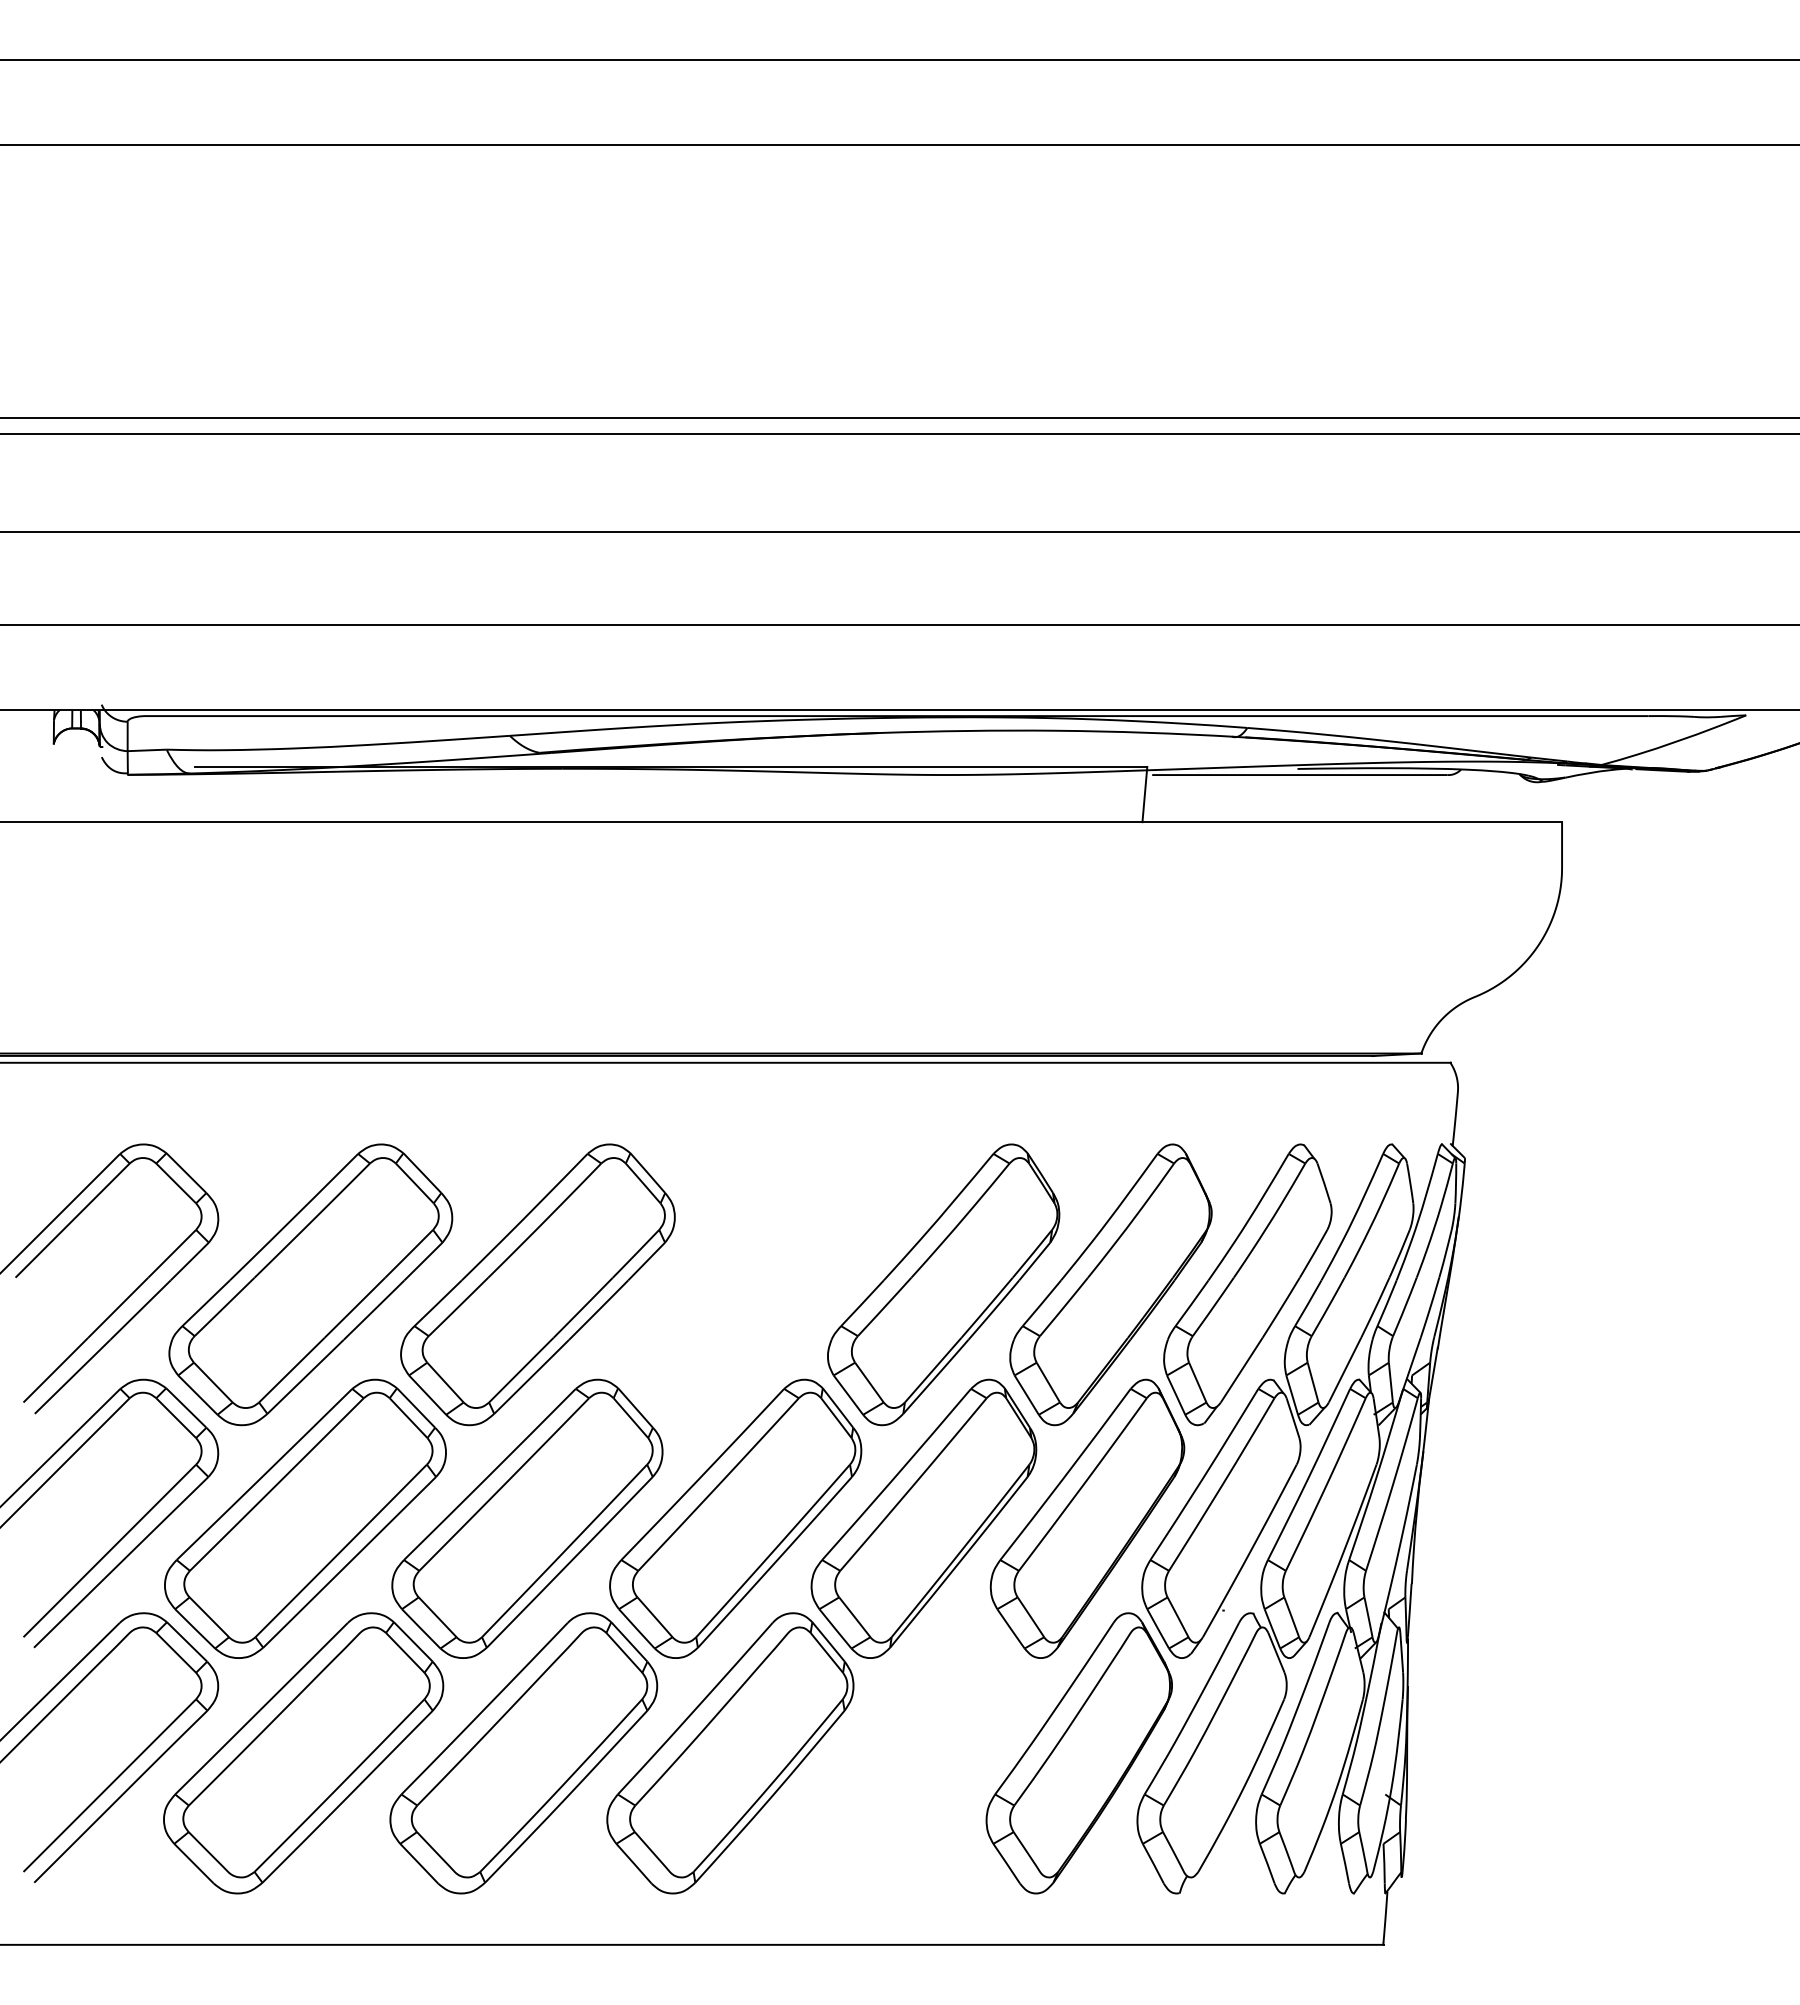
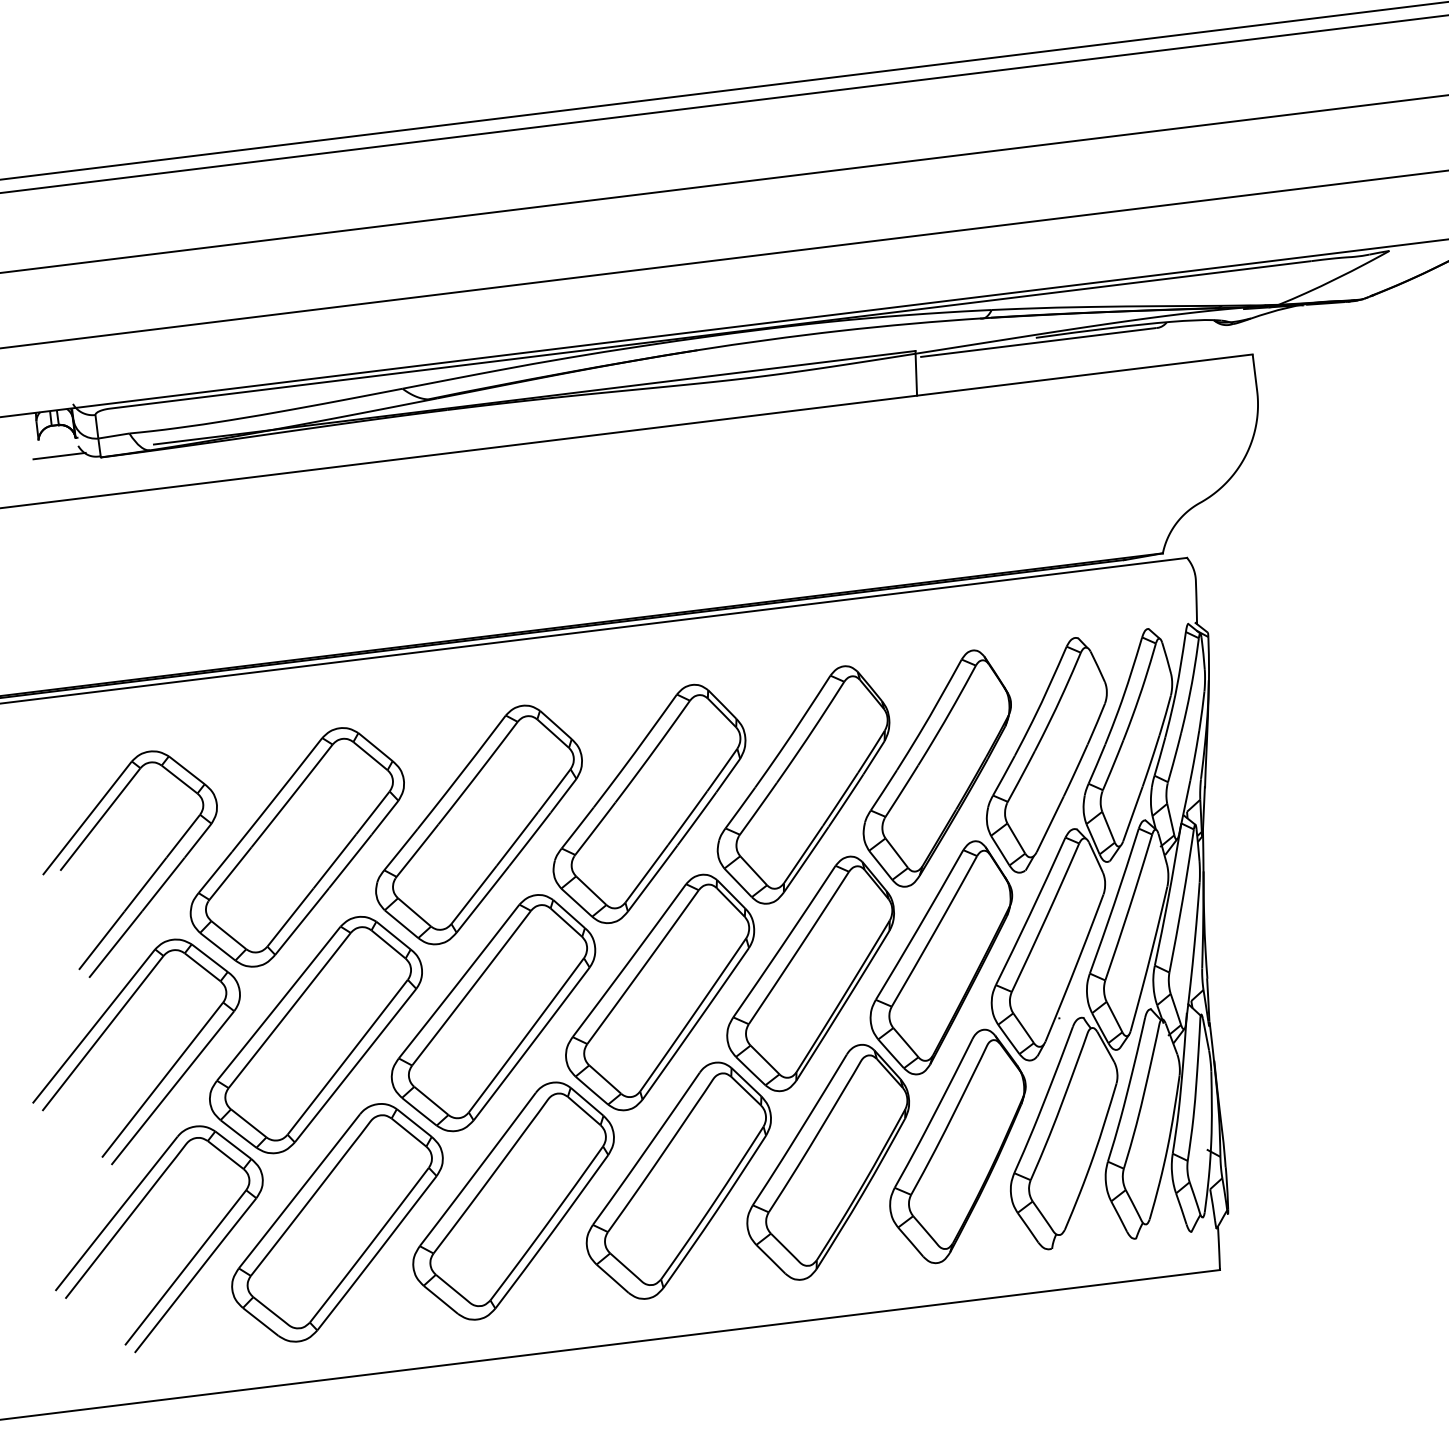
line: (76, 766) -> (58, 455), added
part: (750, 1284) -> (648, 803), added
part: (917, 1753) -> (828, 1162), added

